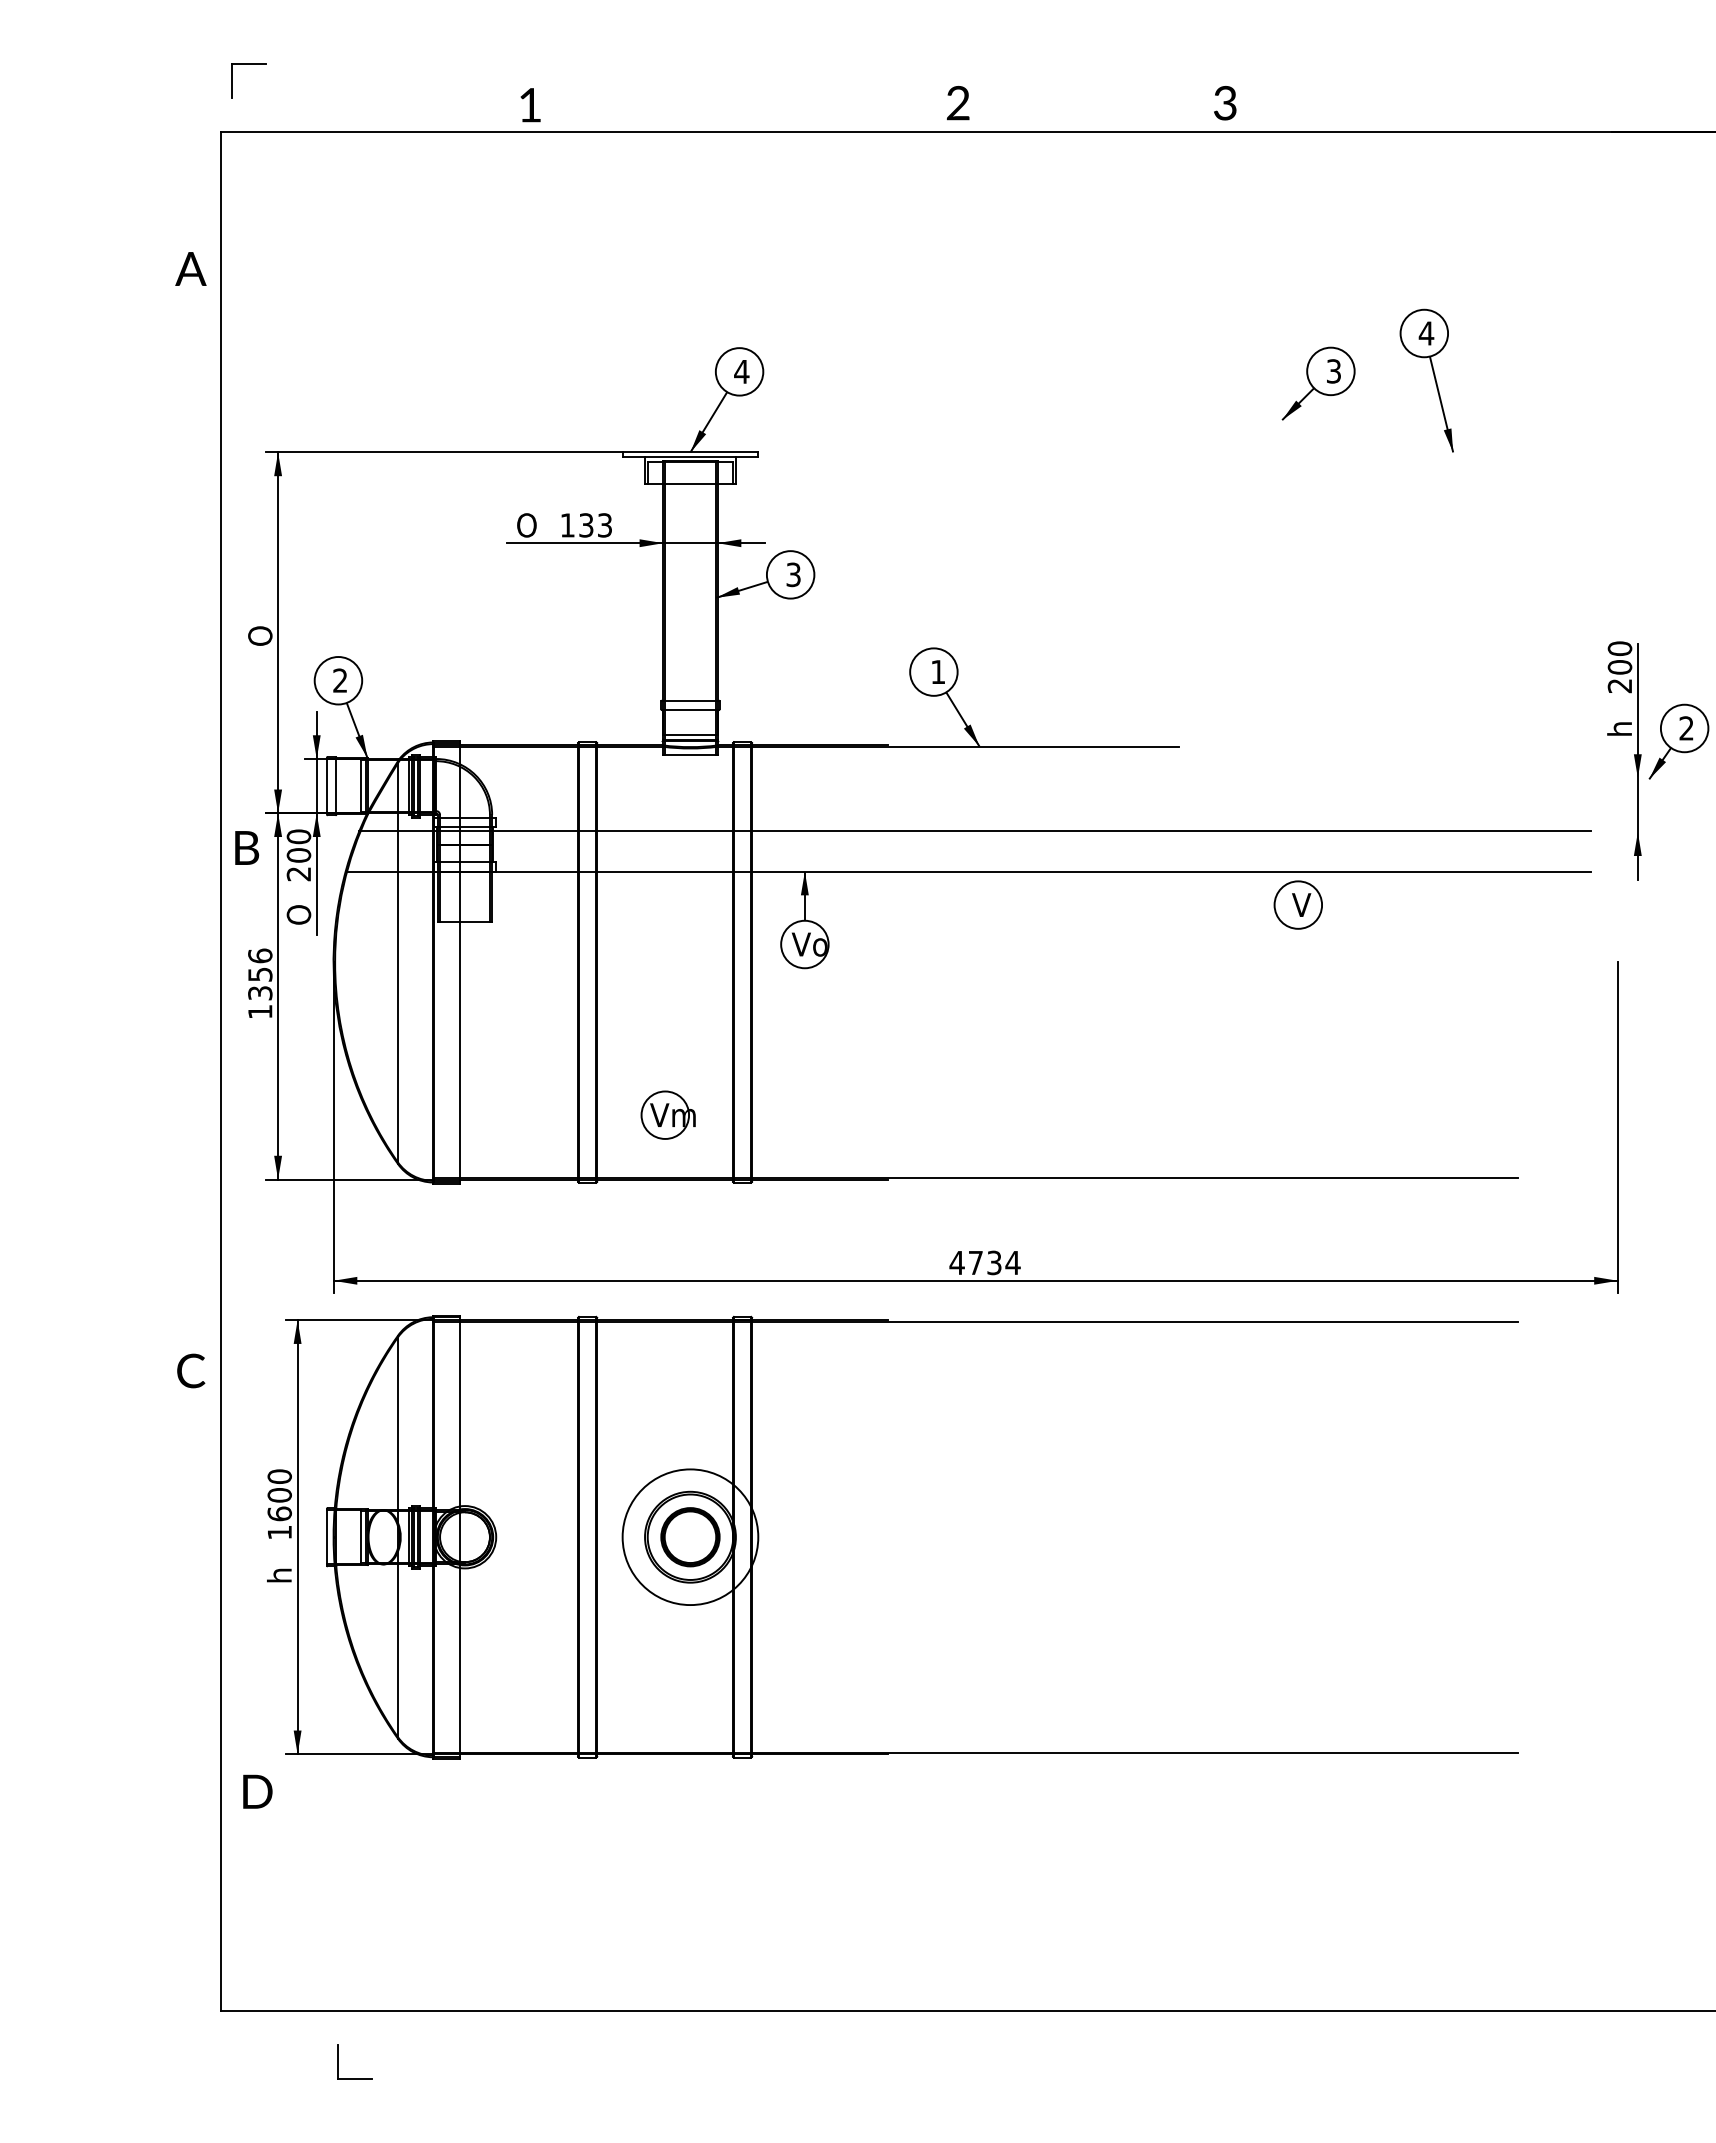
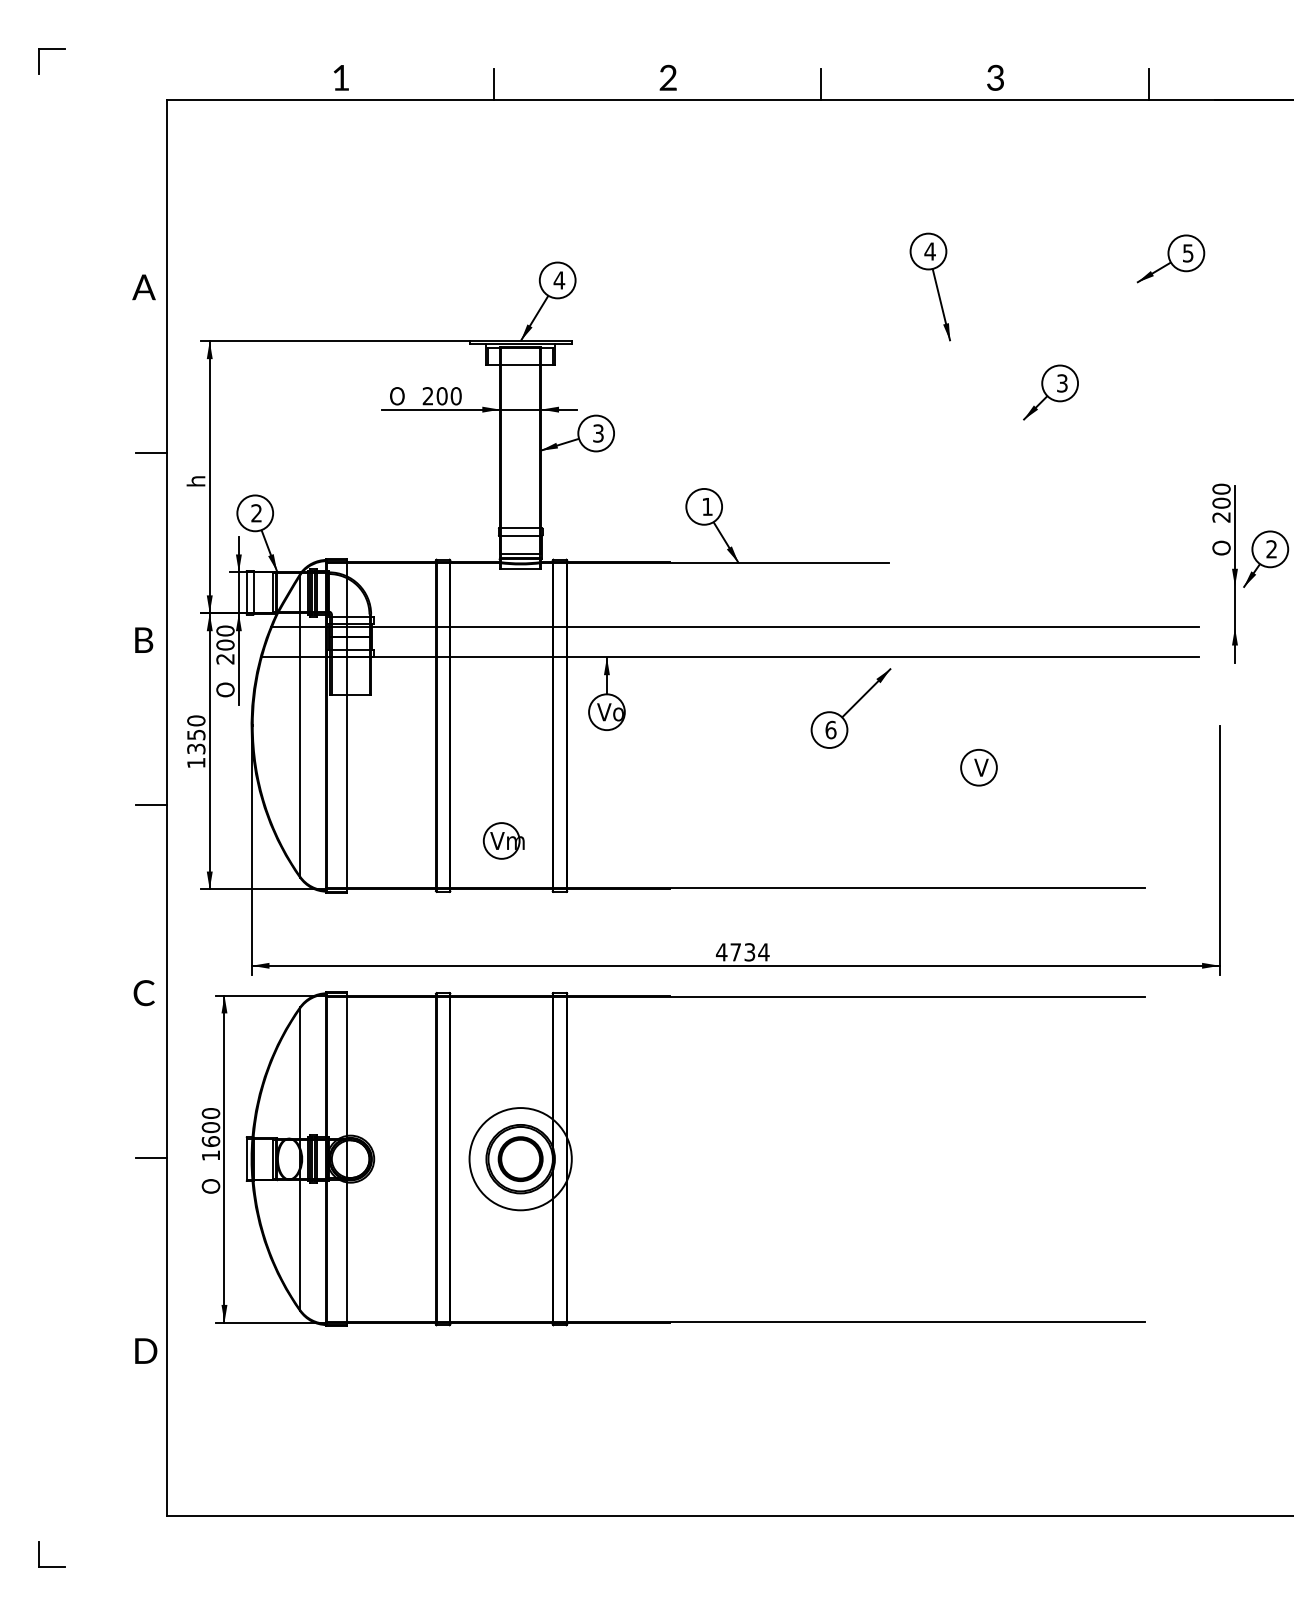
part: (248, 64) -> (51, 48), moved
text: (958, 103) -> (668, 78), moved
text: (1225, 103) -> (995, 78), moved
text: (530, 105) -> (341, 78), moved
line: (655, 111) -> (494, 84), added
line: (1089, 111) -> (821, 84), added
line: (1523, 111) -> (1148, 84), added
text: (190, 268) -> (143, 286), moved
part: (1552, 343) -> (1170, 259), added
part: (1434, 380) -> (936, 286), moved
part: (1318, 383) -> (1050, 392), moved
text: (586, 525) -> (442, 396), 133 -> 200
line: (200, 600) -> (151, 452), added
text: (259, 635) -> (195, 479), O -> h
text: (1619, 726) -> (1221, 547), h -> O
text: (247, 847) -> (144, 639), moved
part: (1297, 904) -> (978, 767), moved
part: (1128, 939) -> (850, 708), added
text: (260, 955) -> (196, 720), 1356 -> 1350
line: (200, 1068) -> (151, 805), added
text: (191, 1370) -> (144, 992), moved
line: (200, 1536) -> (151, 1158), added
text: (279, 1573) -> (210, 1186), h -> O
text: (257, 1791) -> (145, 1350), moved
part: (338, 2061) -> (39, 1554), moved

